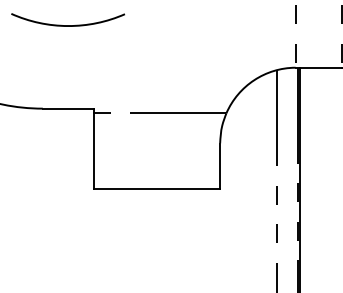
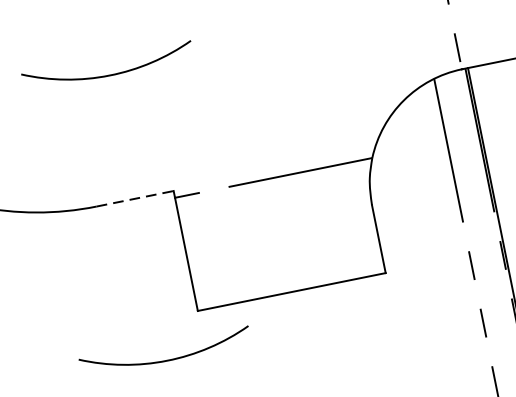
line: (68, 108) -> (135, 198), solid -> dashed
arc: (67, 216) -> (166, 360), added

